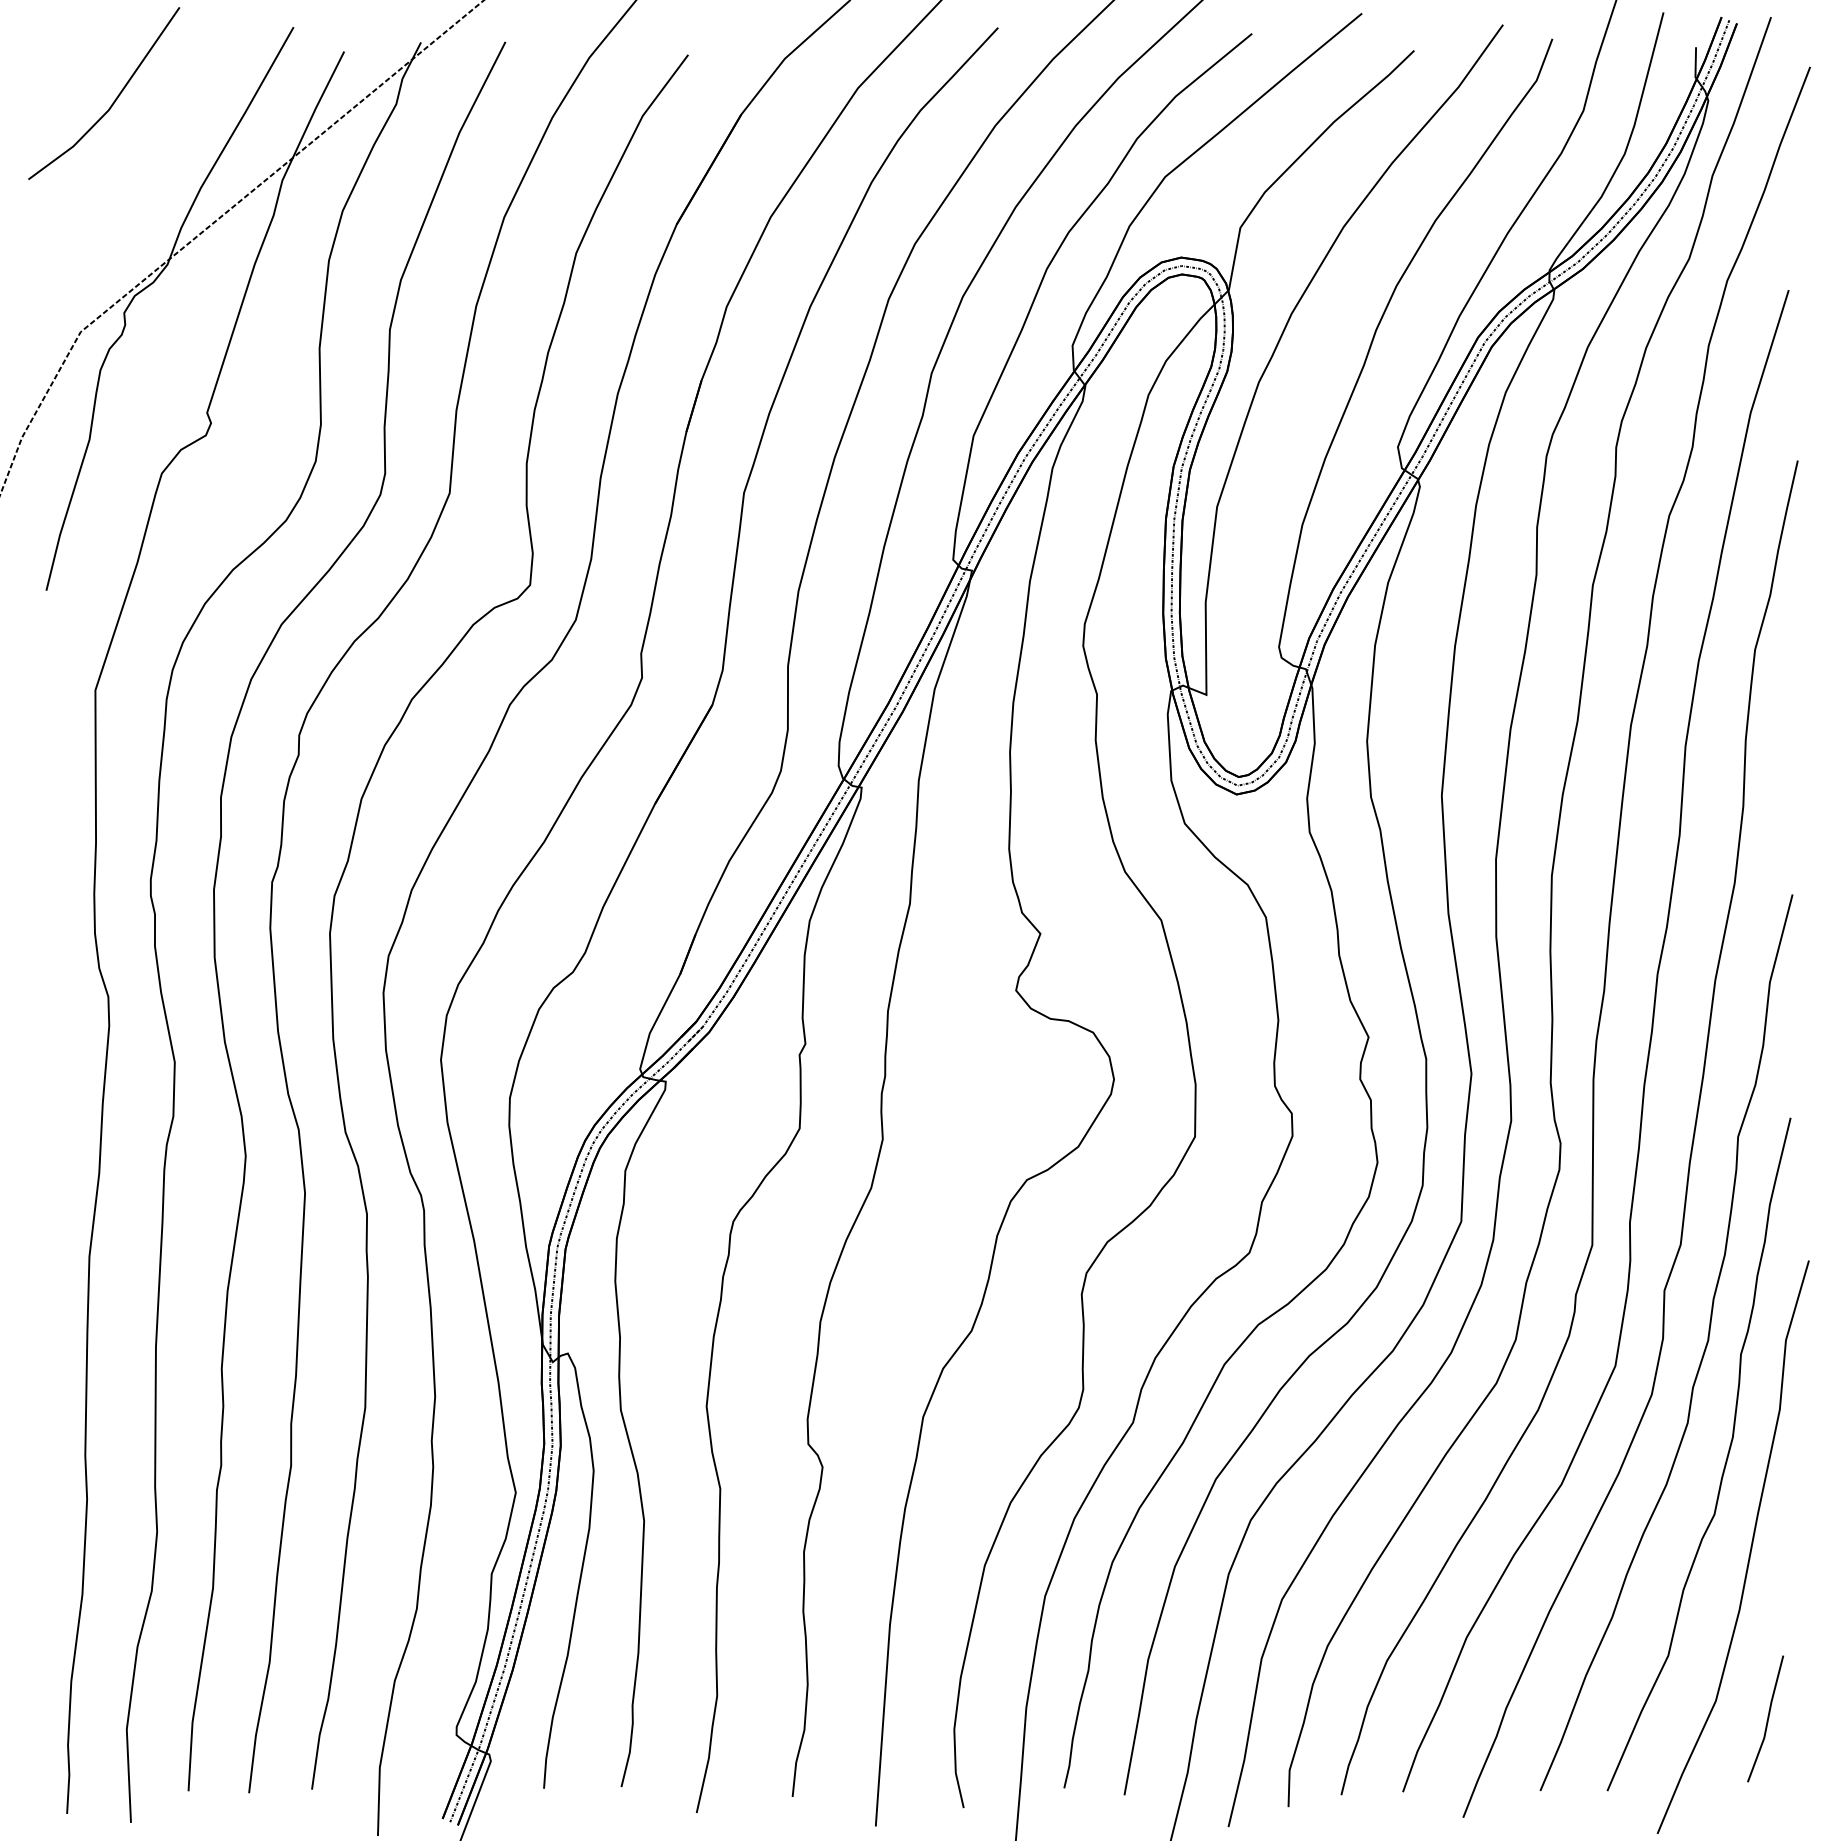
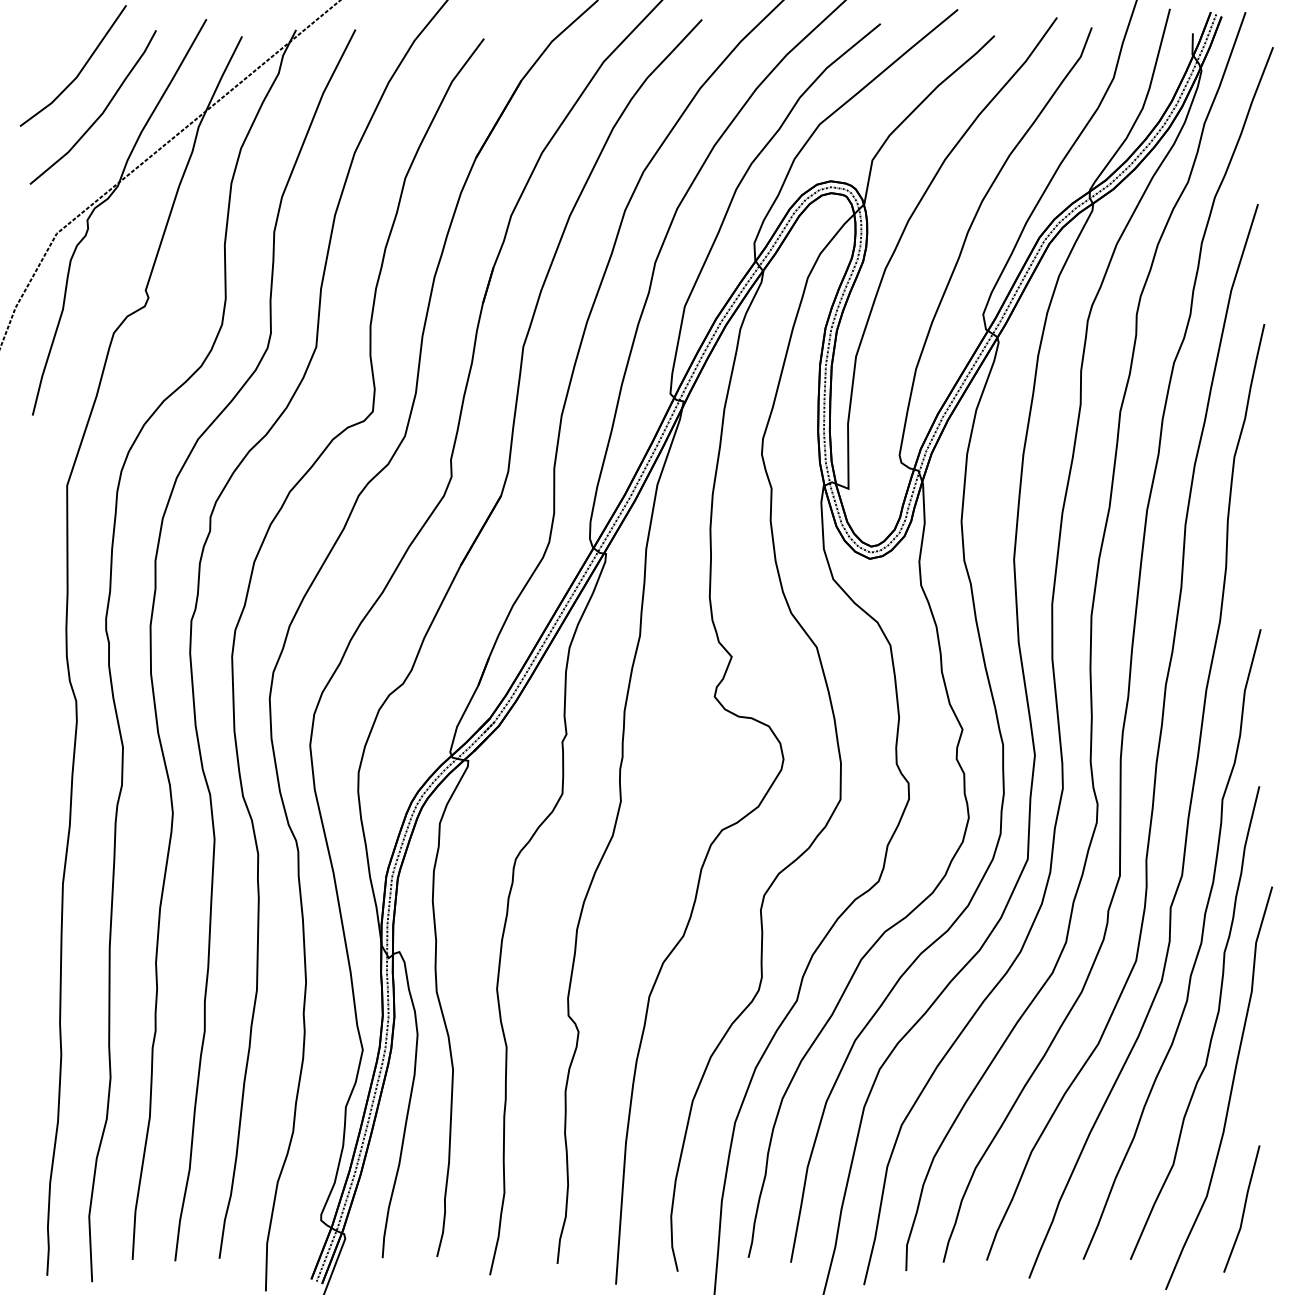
part: (145, 159) -> (102, 112), added
part: (1765, 1718) -> (1241, 1208), size x1.43

